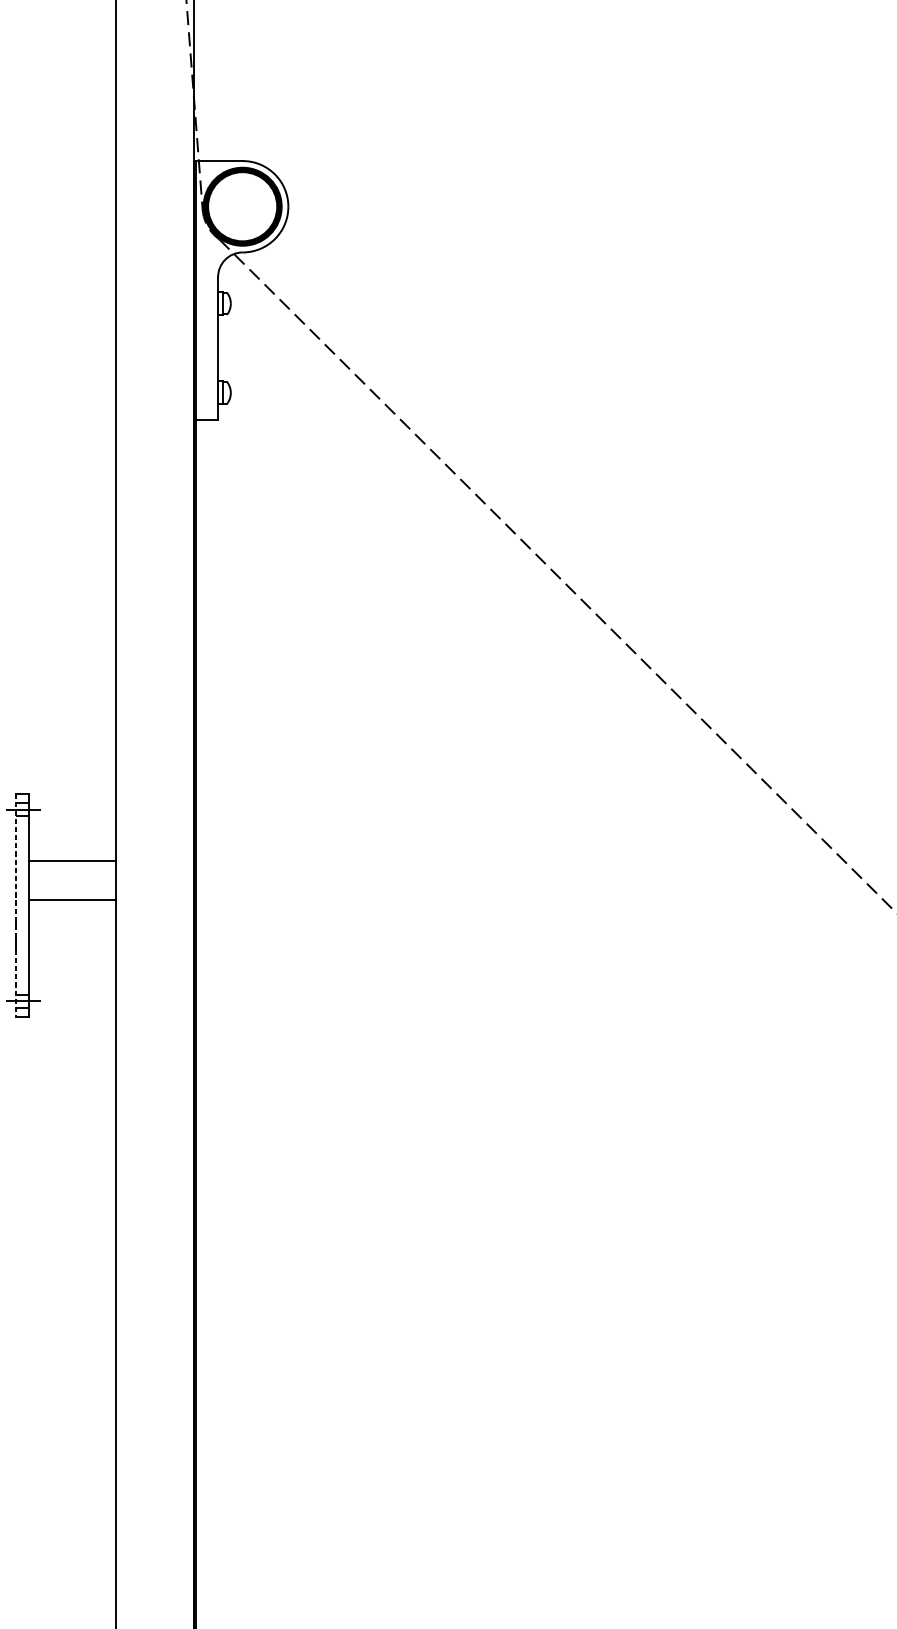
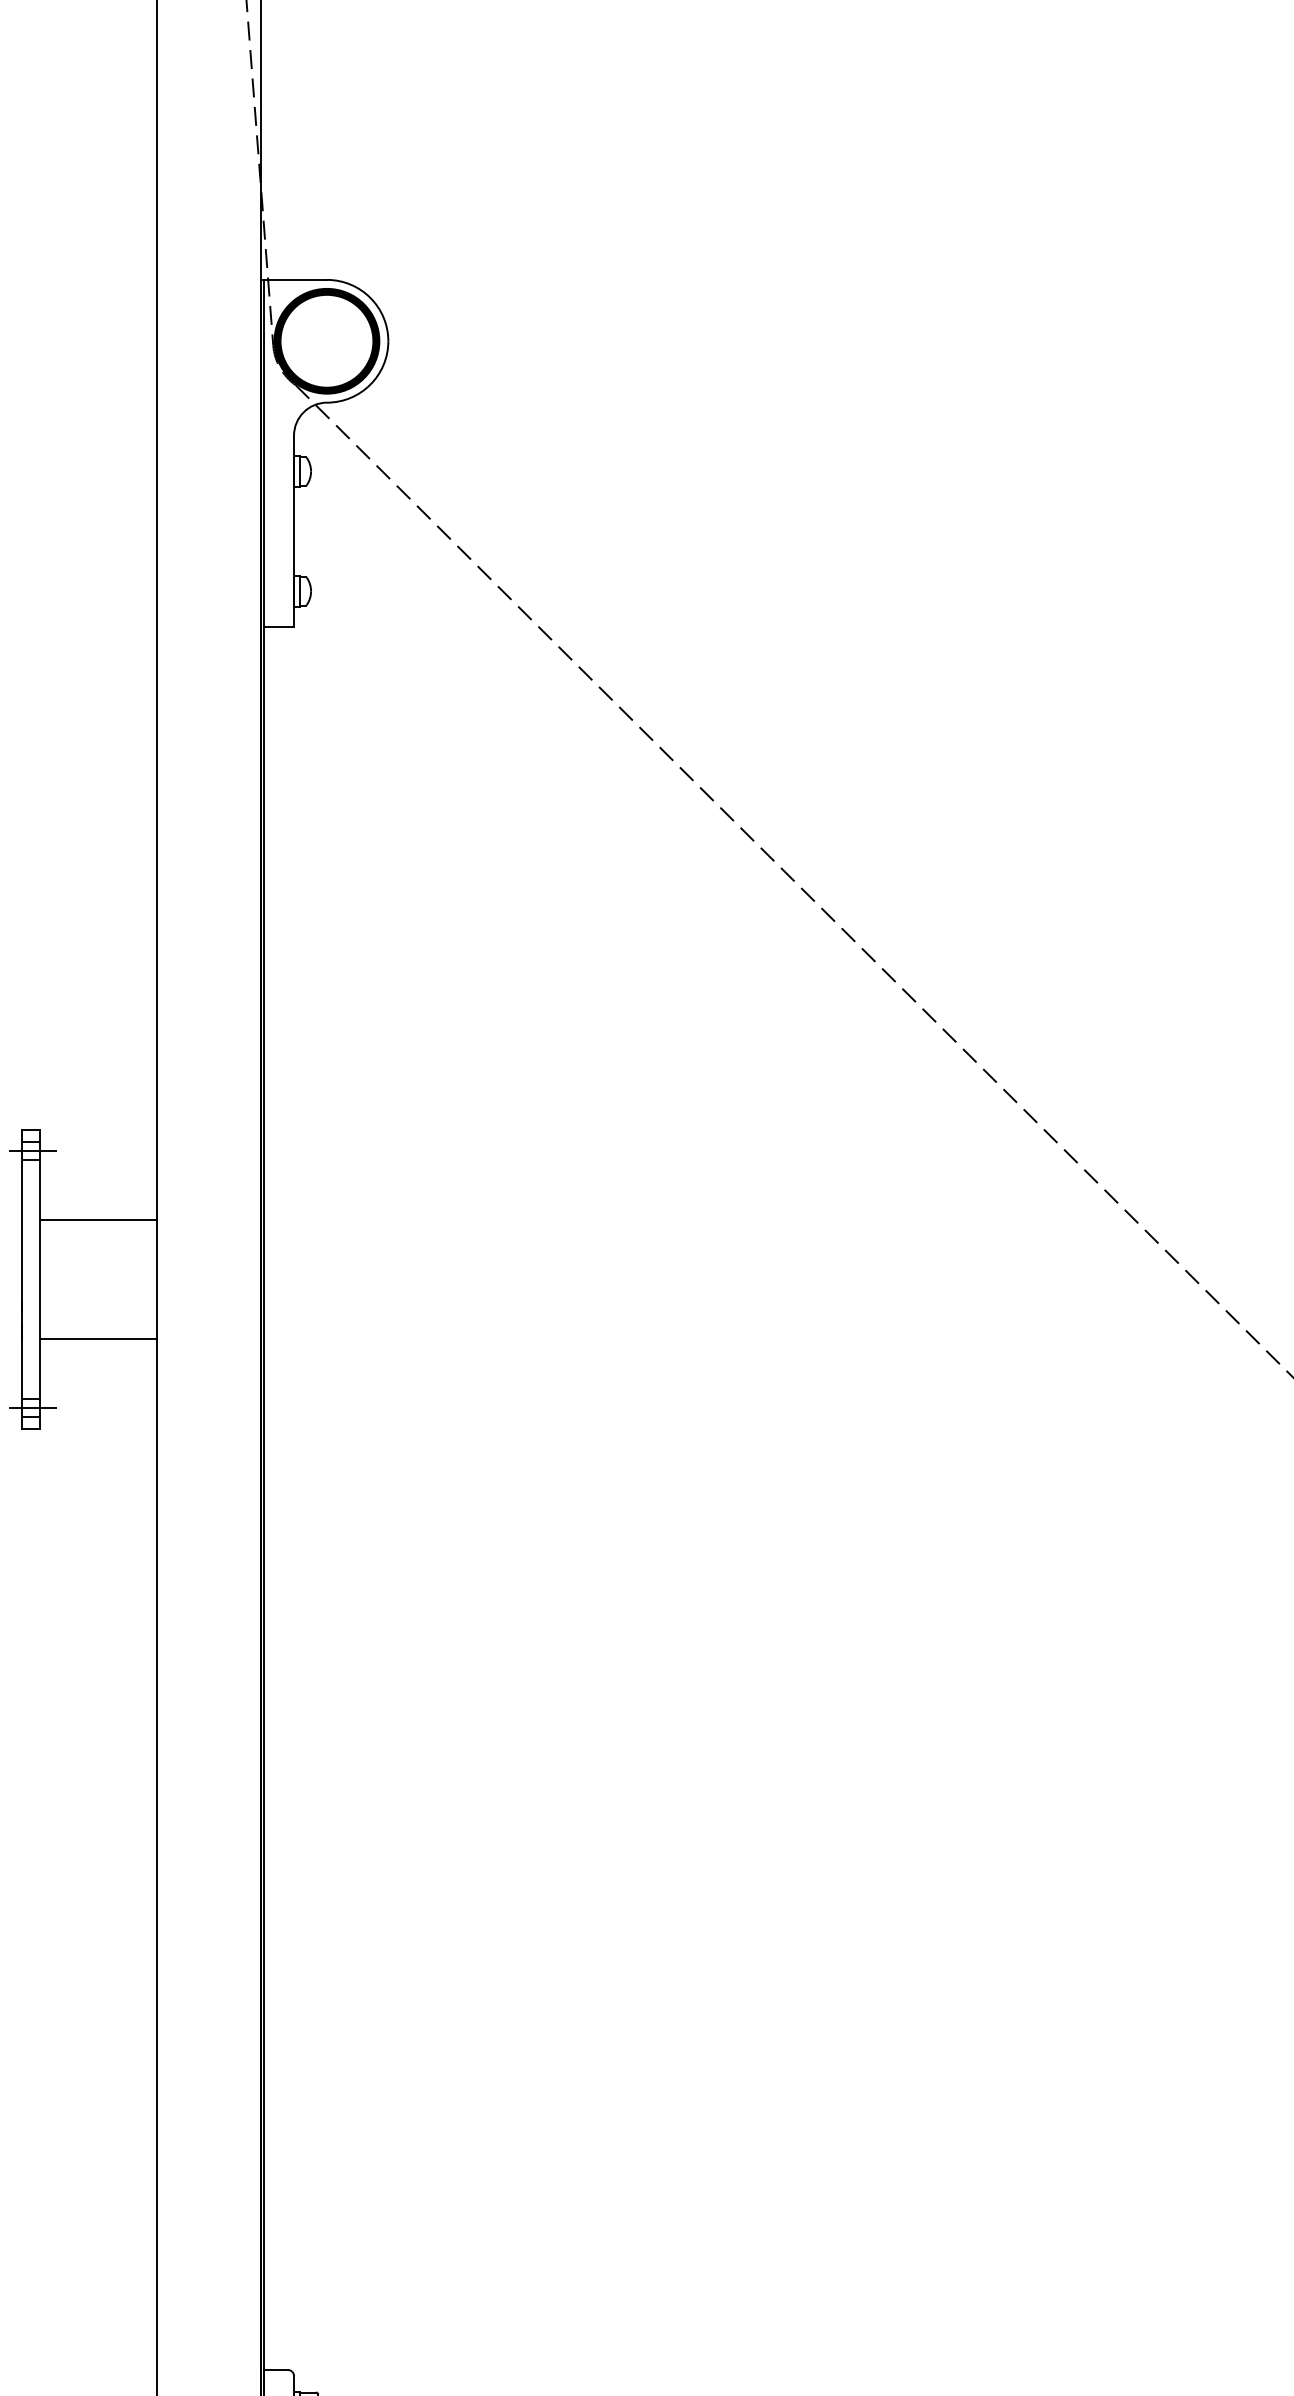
line: (72, 900) -> (98, 1339), moved
line: (15, 905) -> (22, 1279), dashed -> solid

